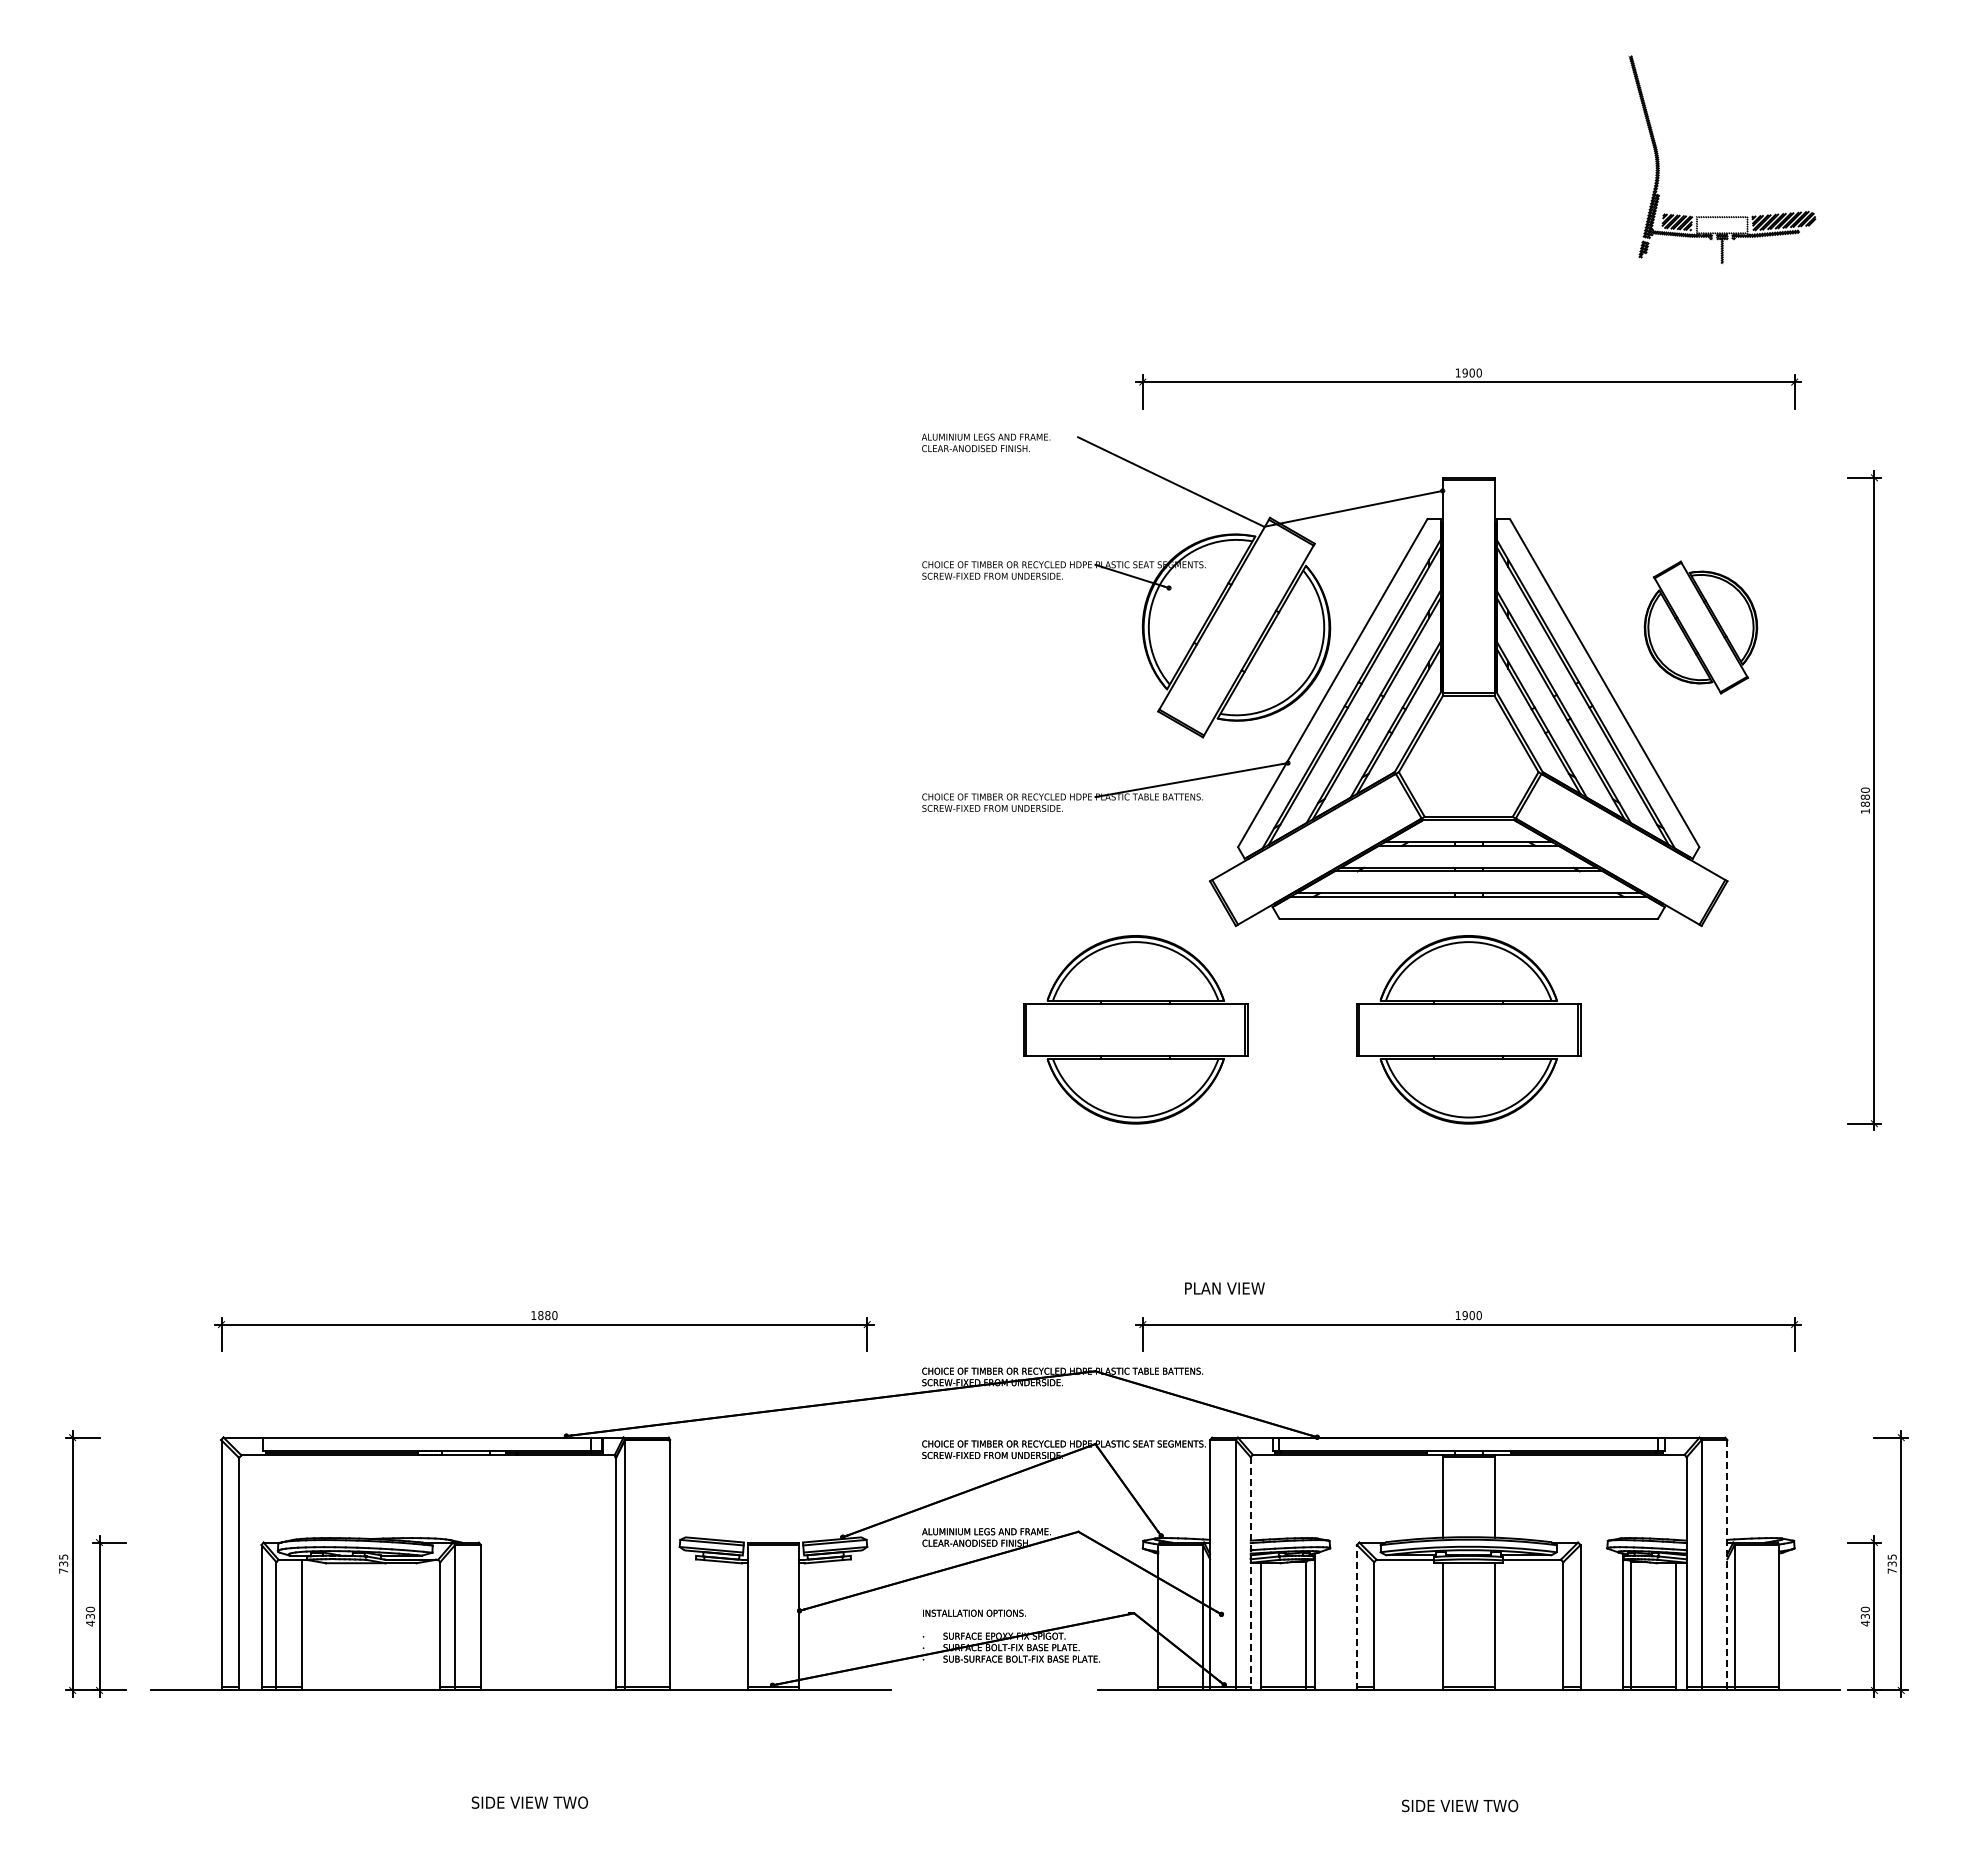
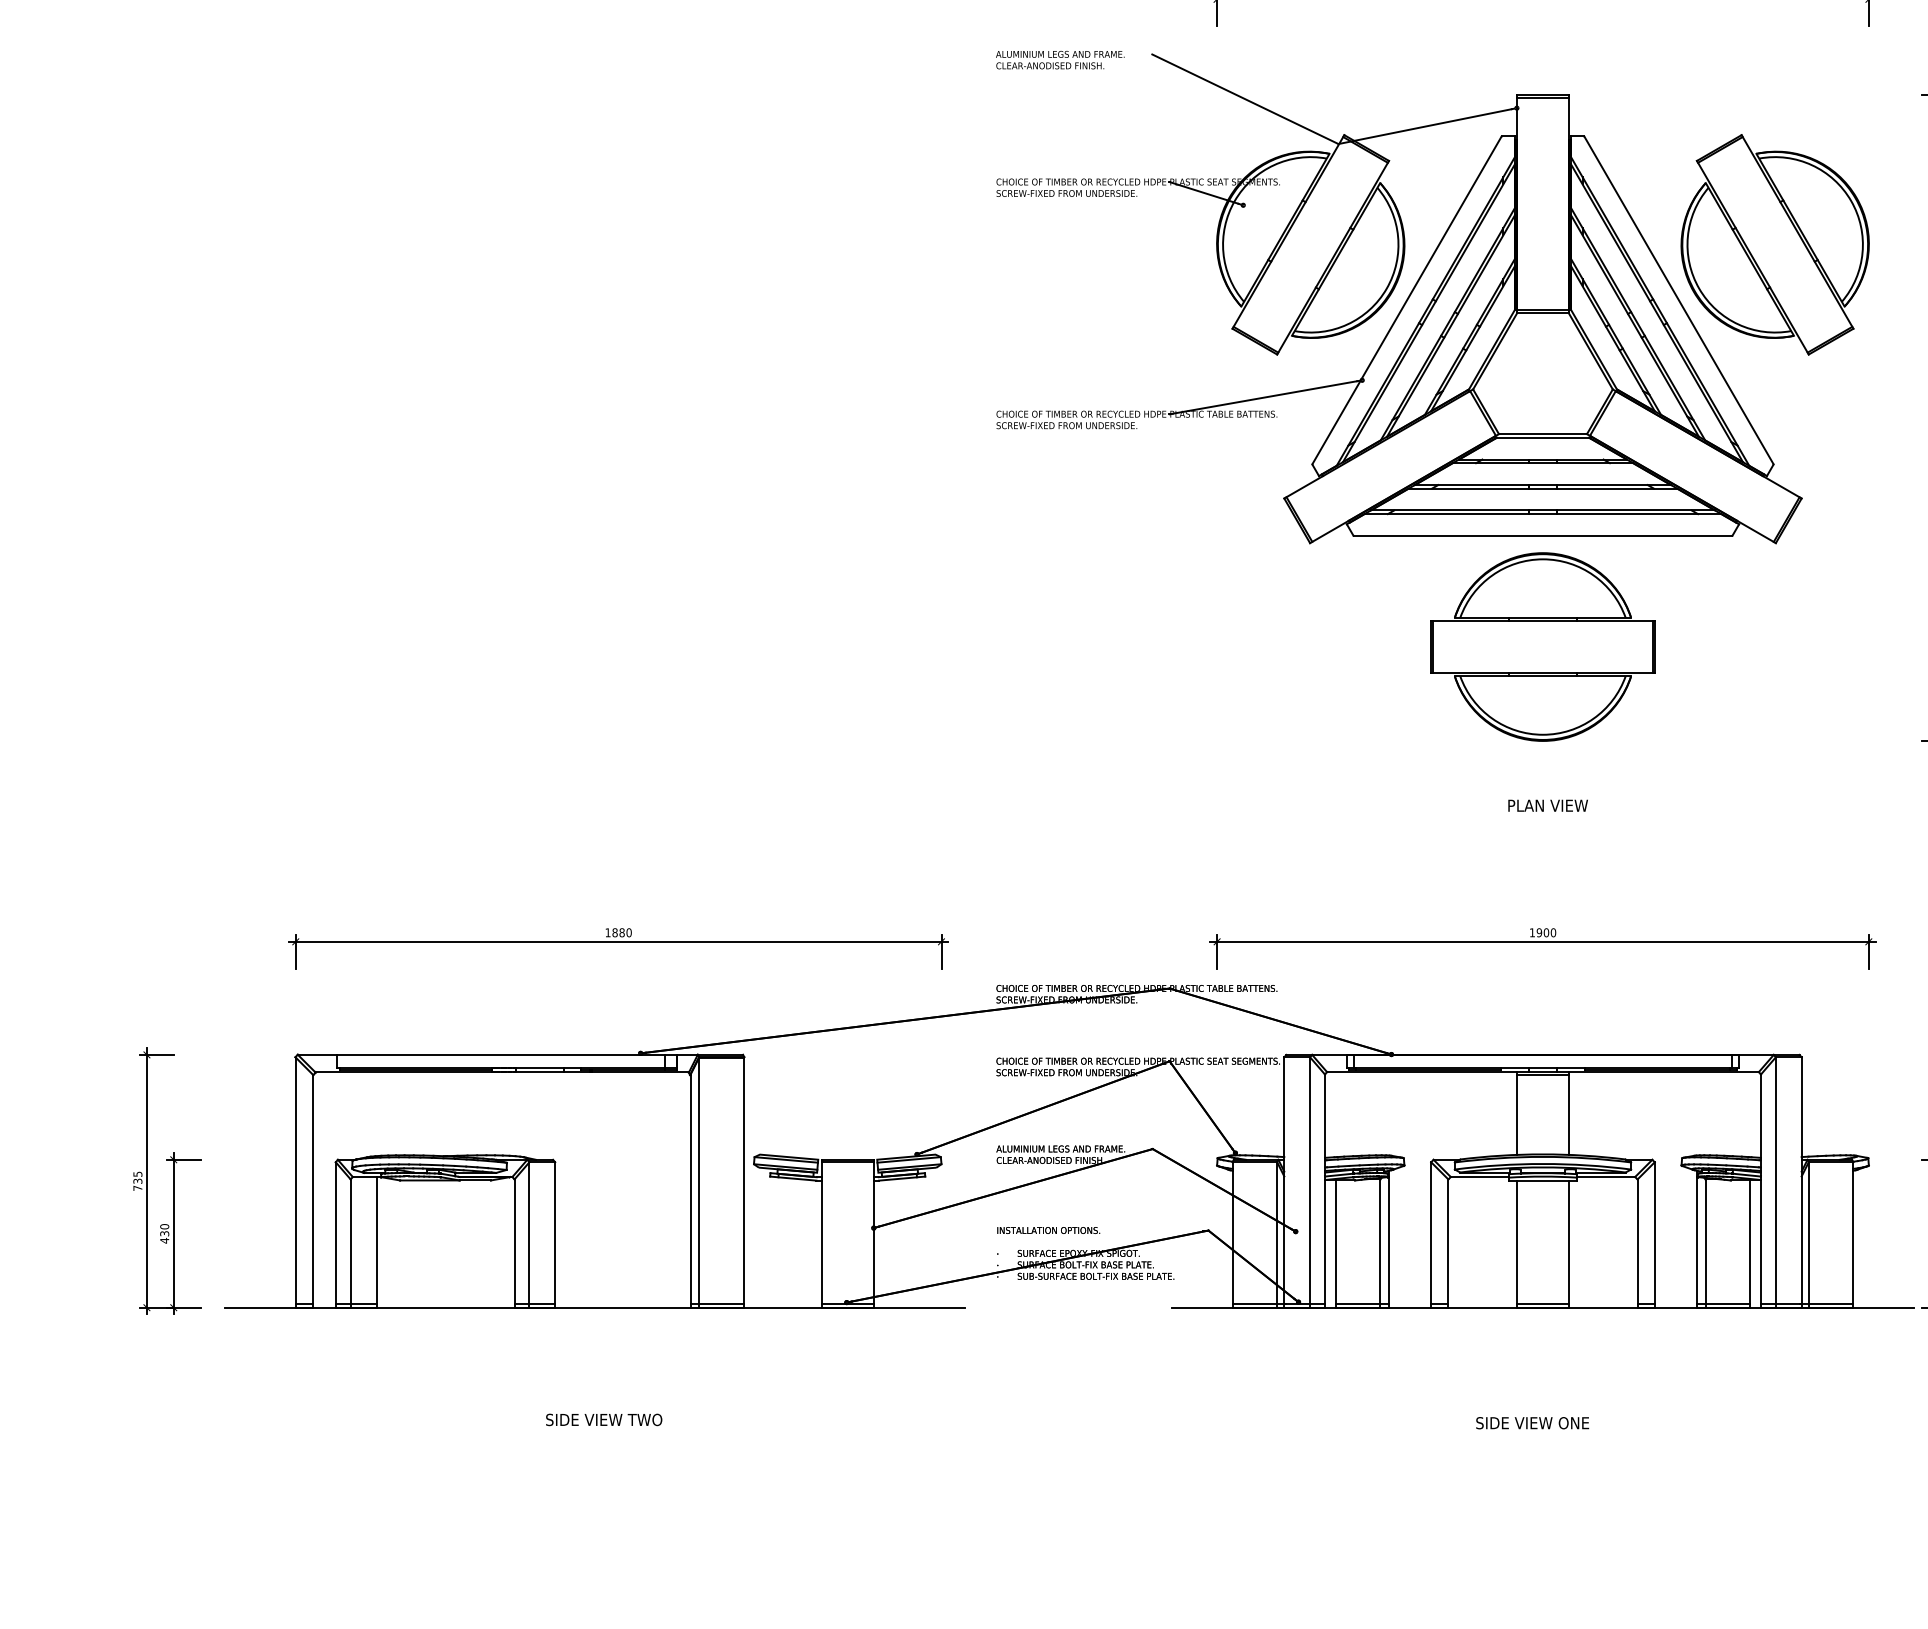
part: (1700, 627) -> (1774, 244), size x1.67
part: (1135, 1029) -> (1209, 646), removed
text: (1224, 1288) -> (1547, 805), moved
line: (1727, 1565) -> (1801, 1182), dashed -> solid
line: (1250, 1573) -> (1324, 1190), dashed -> solid
line: (1356, 1617) -> (1430, 1234), dashed -> solid
text: (1500, 1805) -> (1574, 1422), SIDE VIEW TWO -> SIDE VIEW ONE

